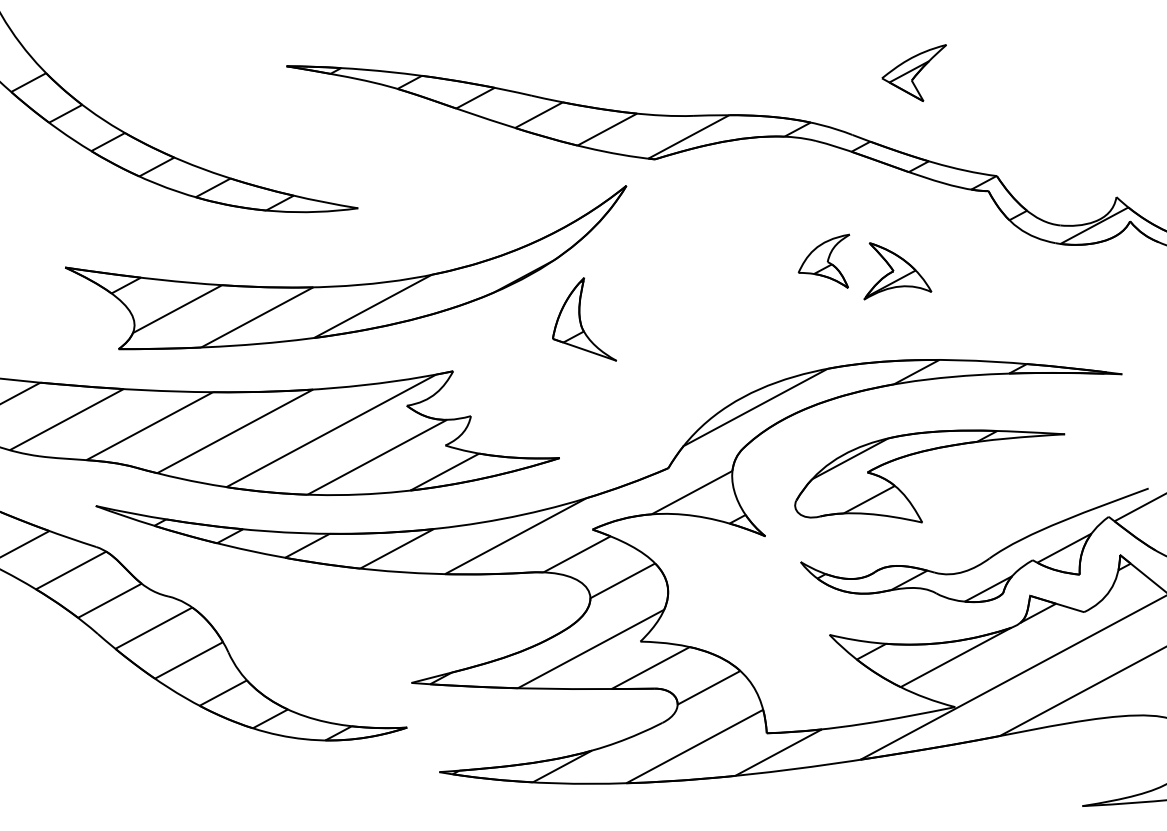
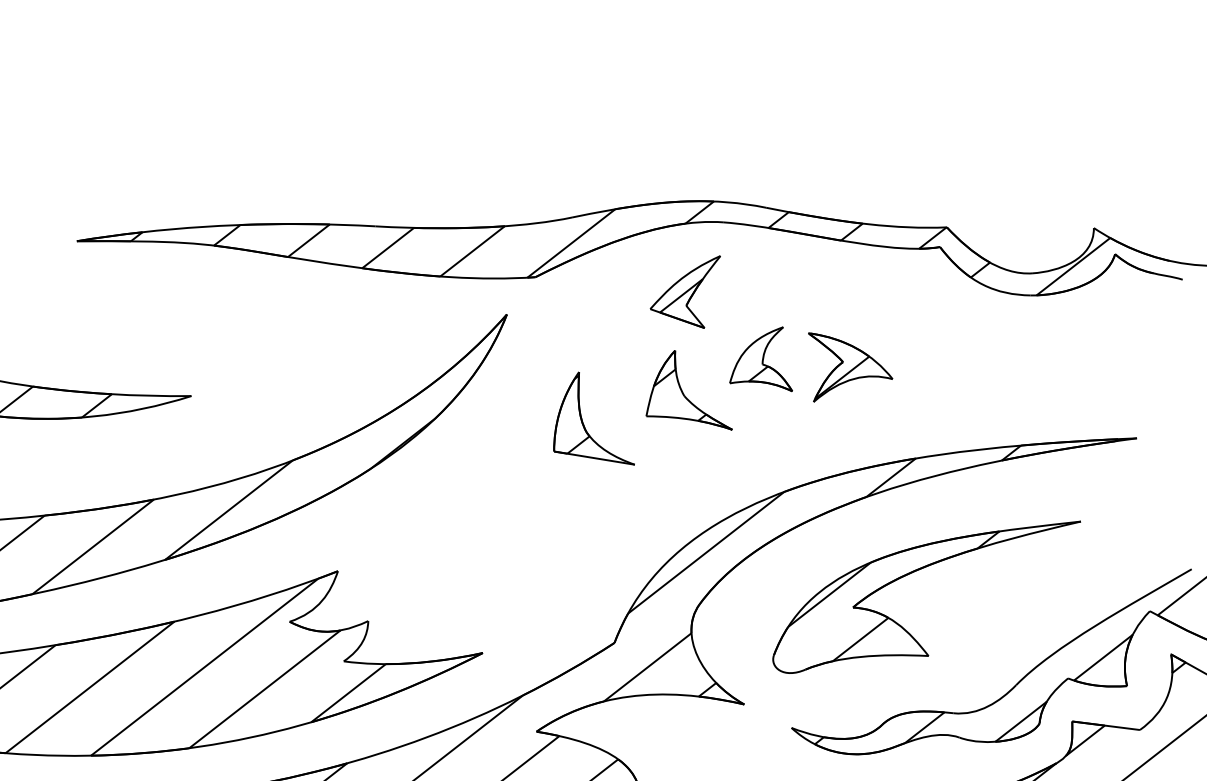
part: (913, 72) -> (686, 295), moved
part: (759, 274) -> (683, 393), added
part: (584, 319) -> (587, 421), moved

